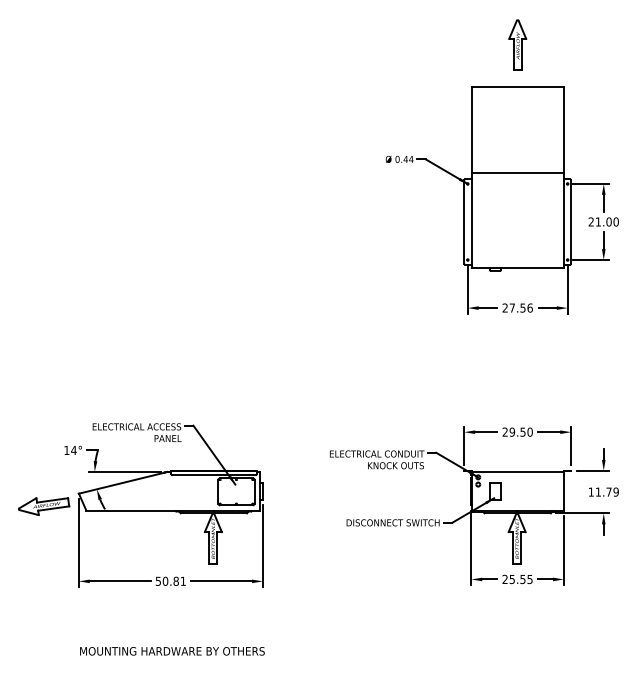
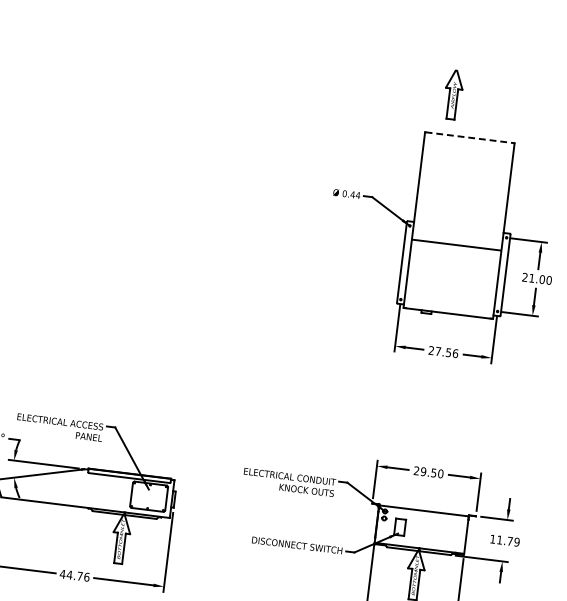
part: (517, 44) -> (453, 94), moved
line: (517, 86) -> (469, 137), solid -> dashed
line: (517, 172) -> (456, 244), moved
text: (170, 580) -> (74, 574), 50.81 -> 44.76

